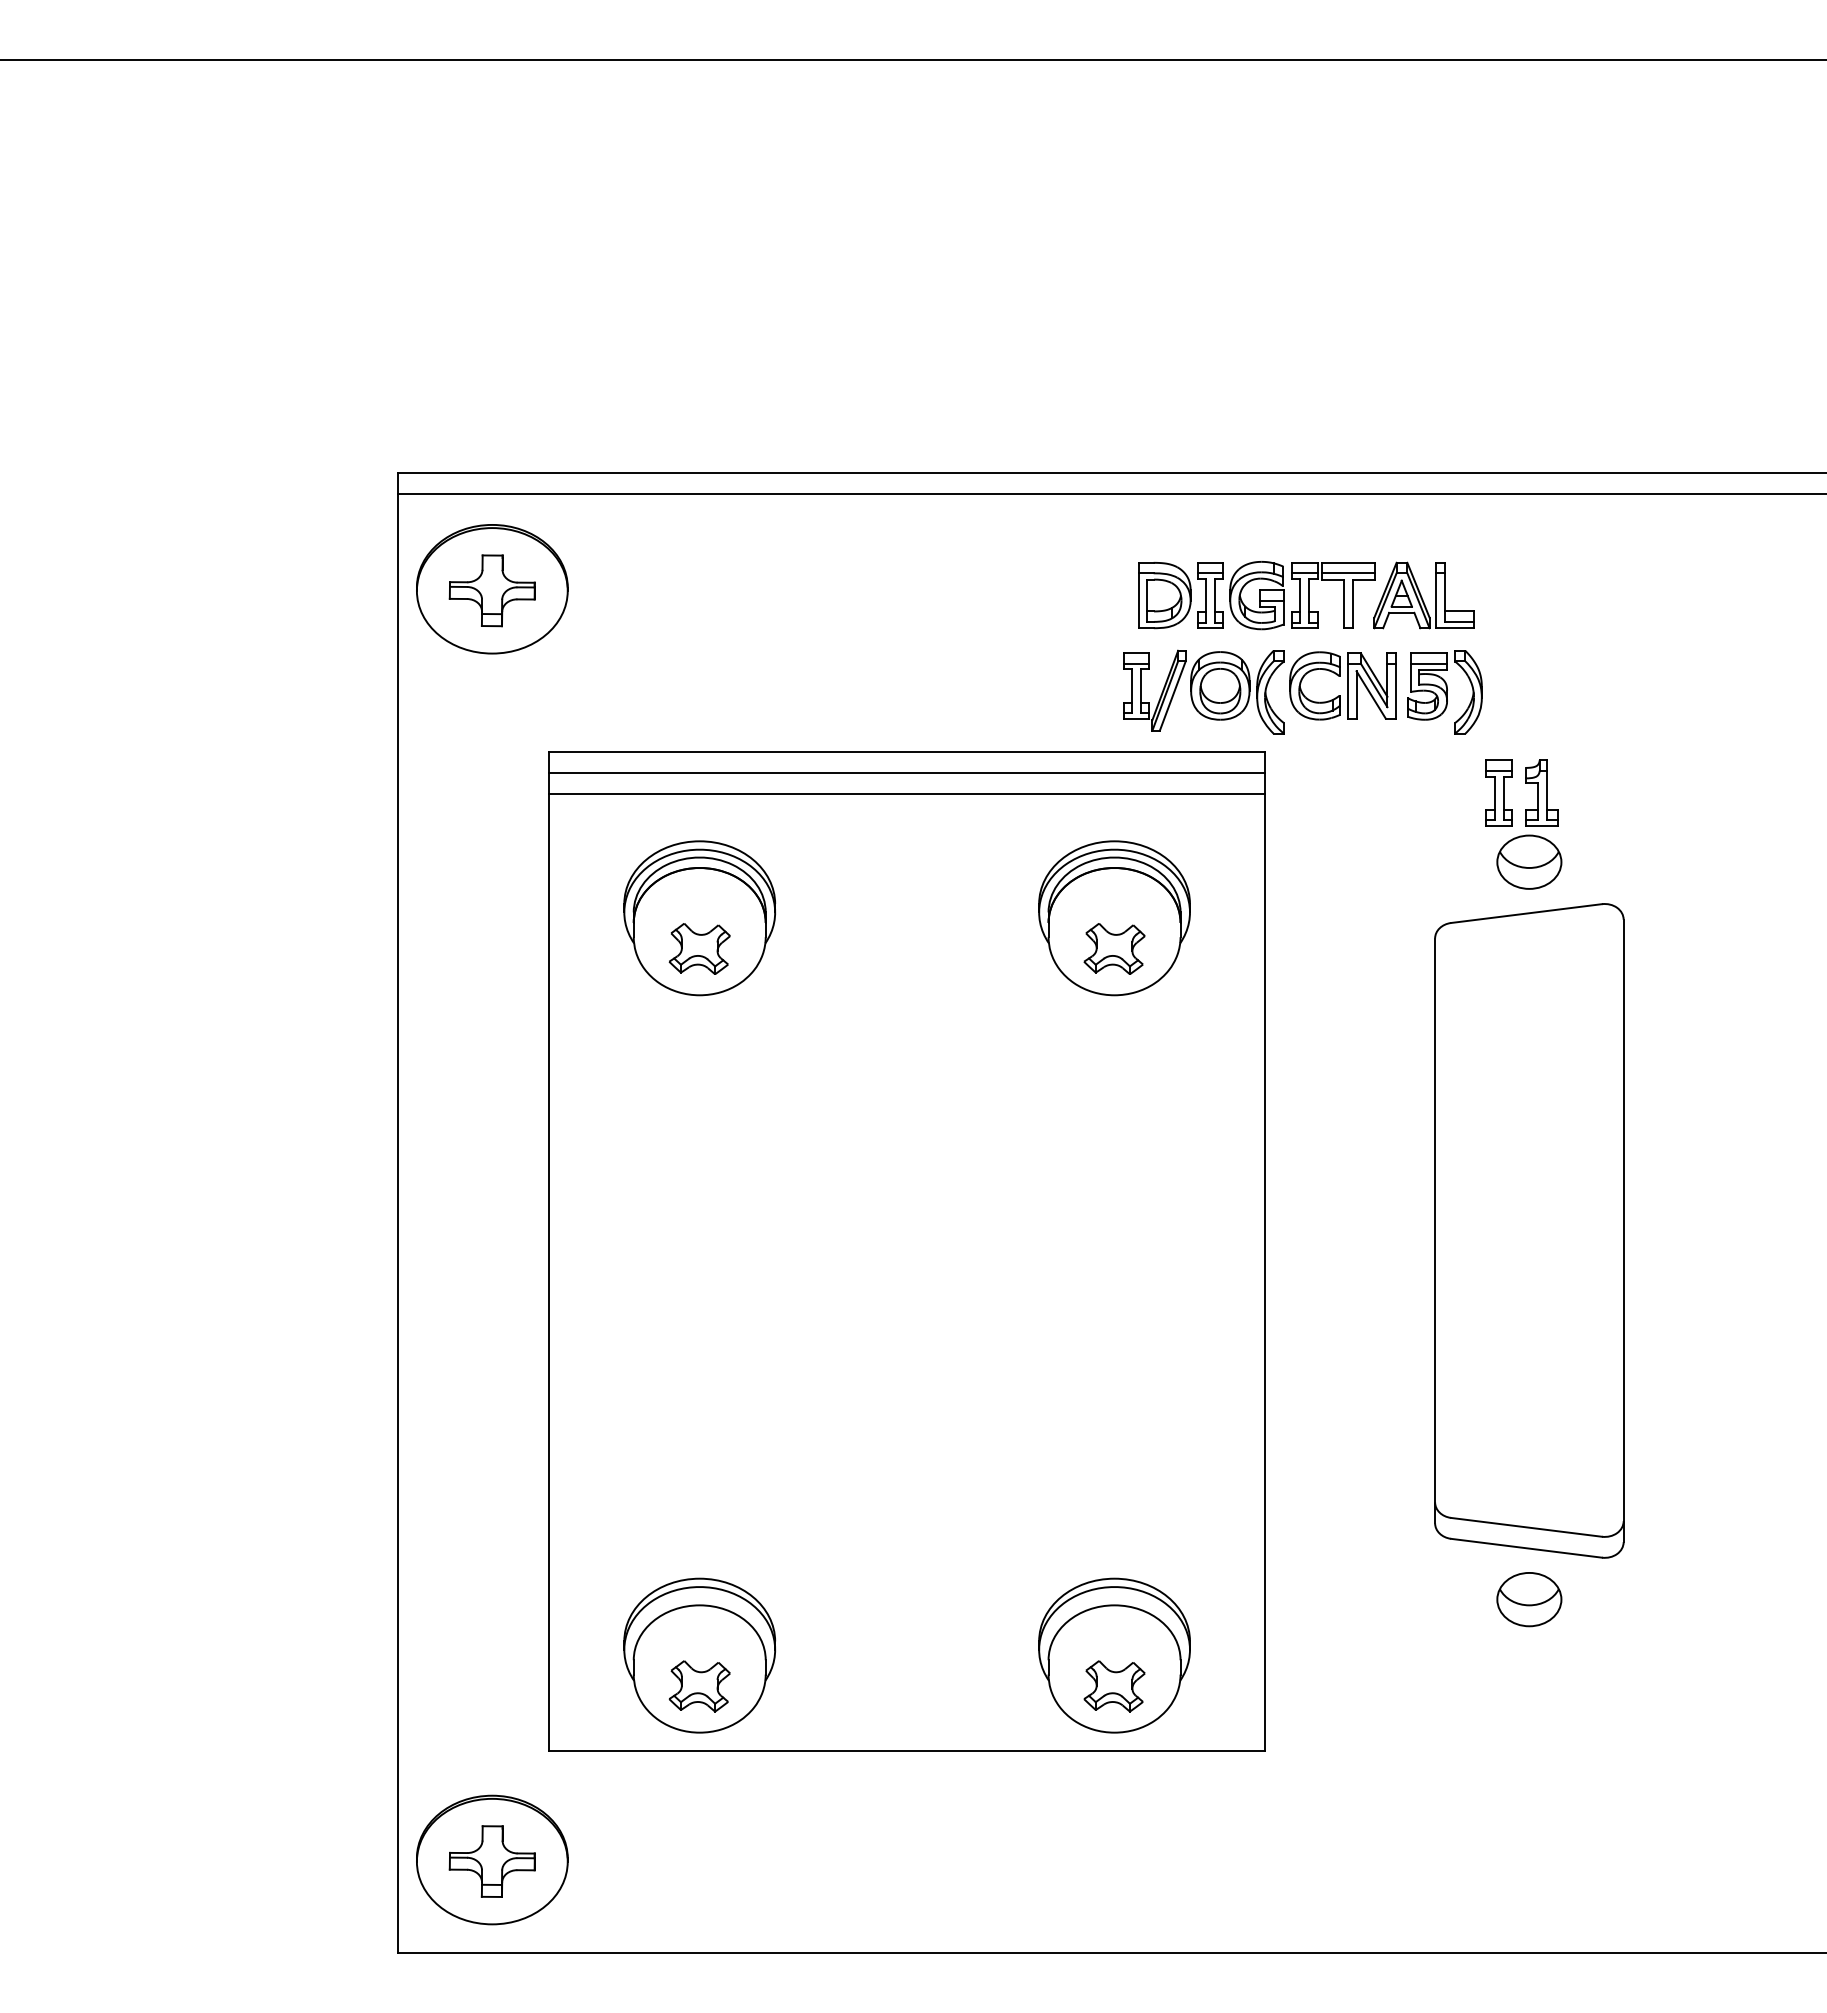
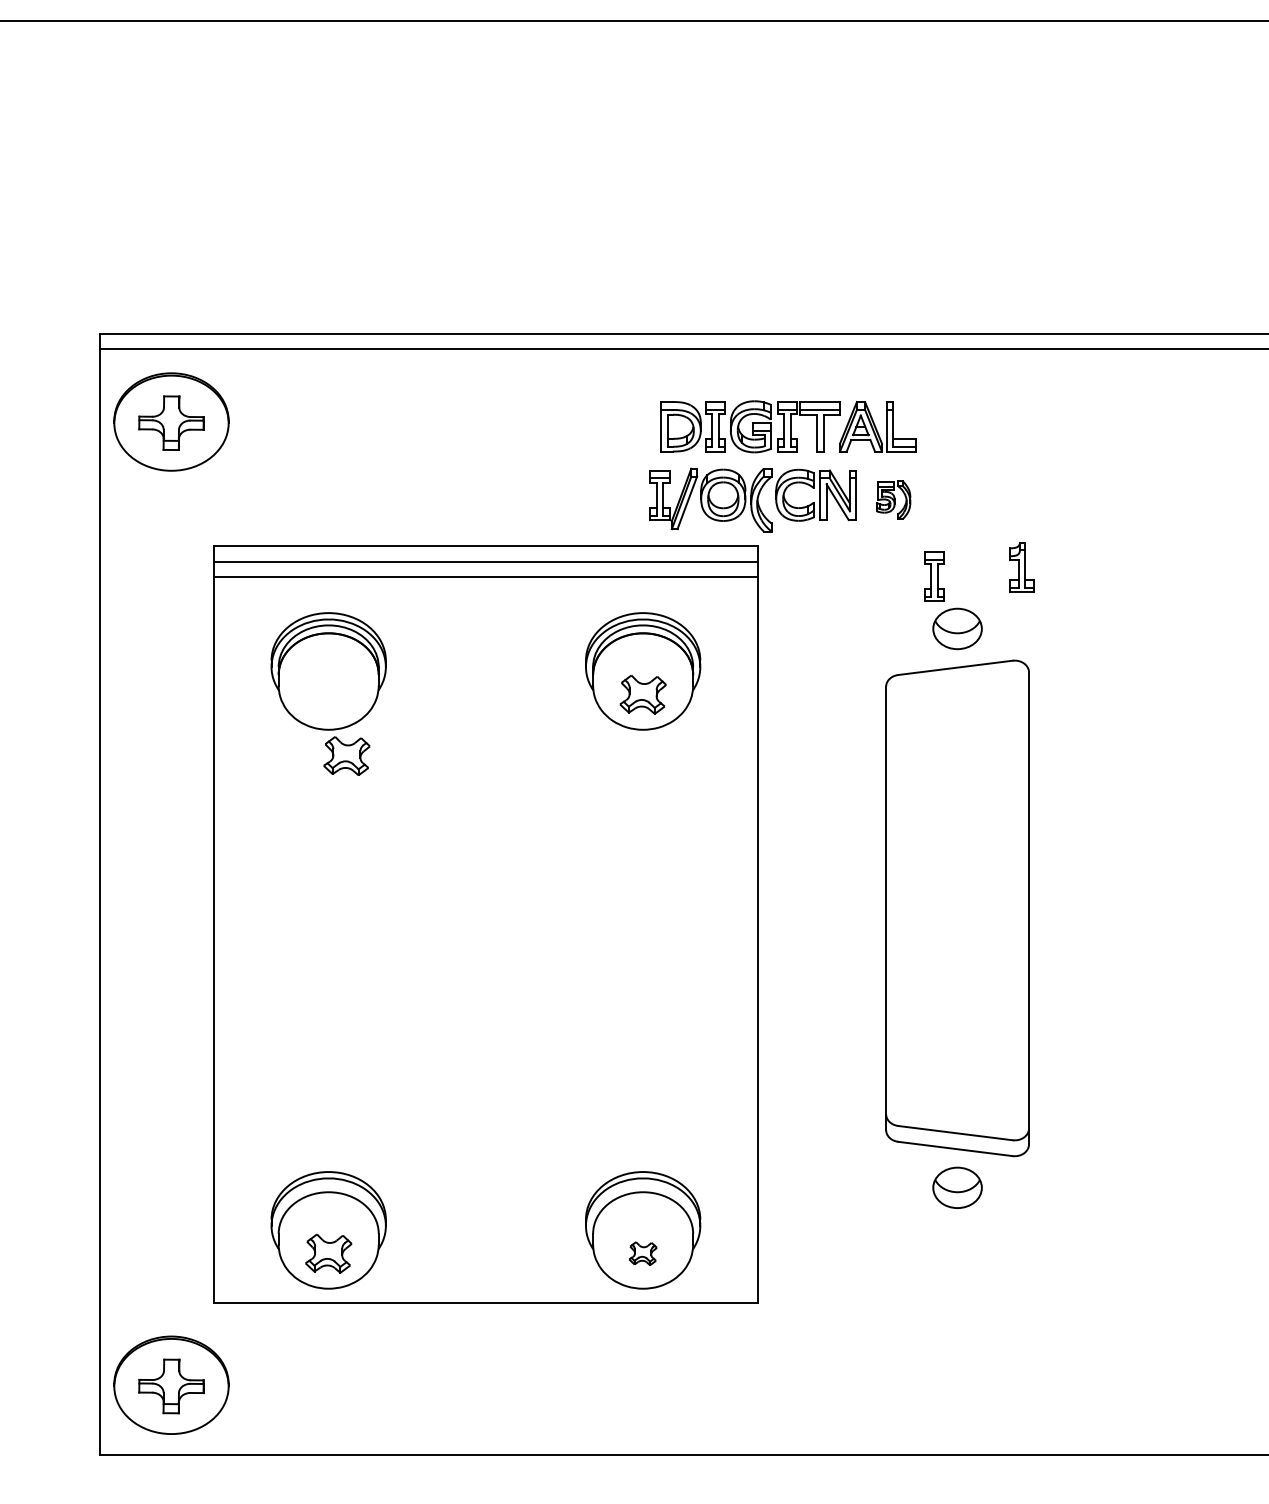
part: (1444, 692) -> (893, 500), size x0.6
part: (1541, 792) -> (1021, 567), moved
part: (699, 948) -> (346, 755), moved
part: (1114, 1686) -> (643, 1253), size x0.6

